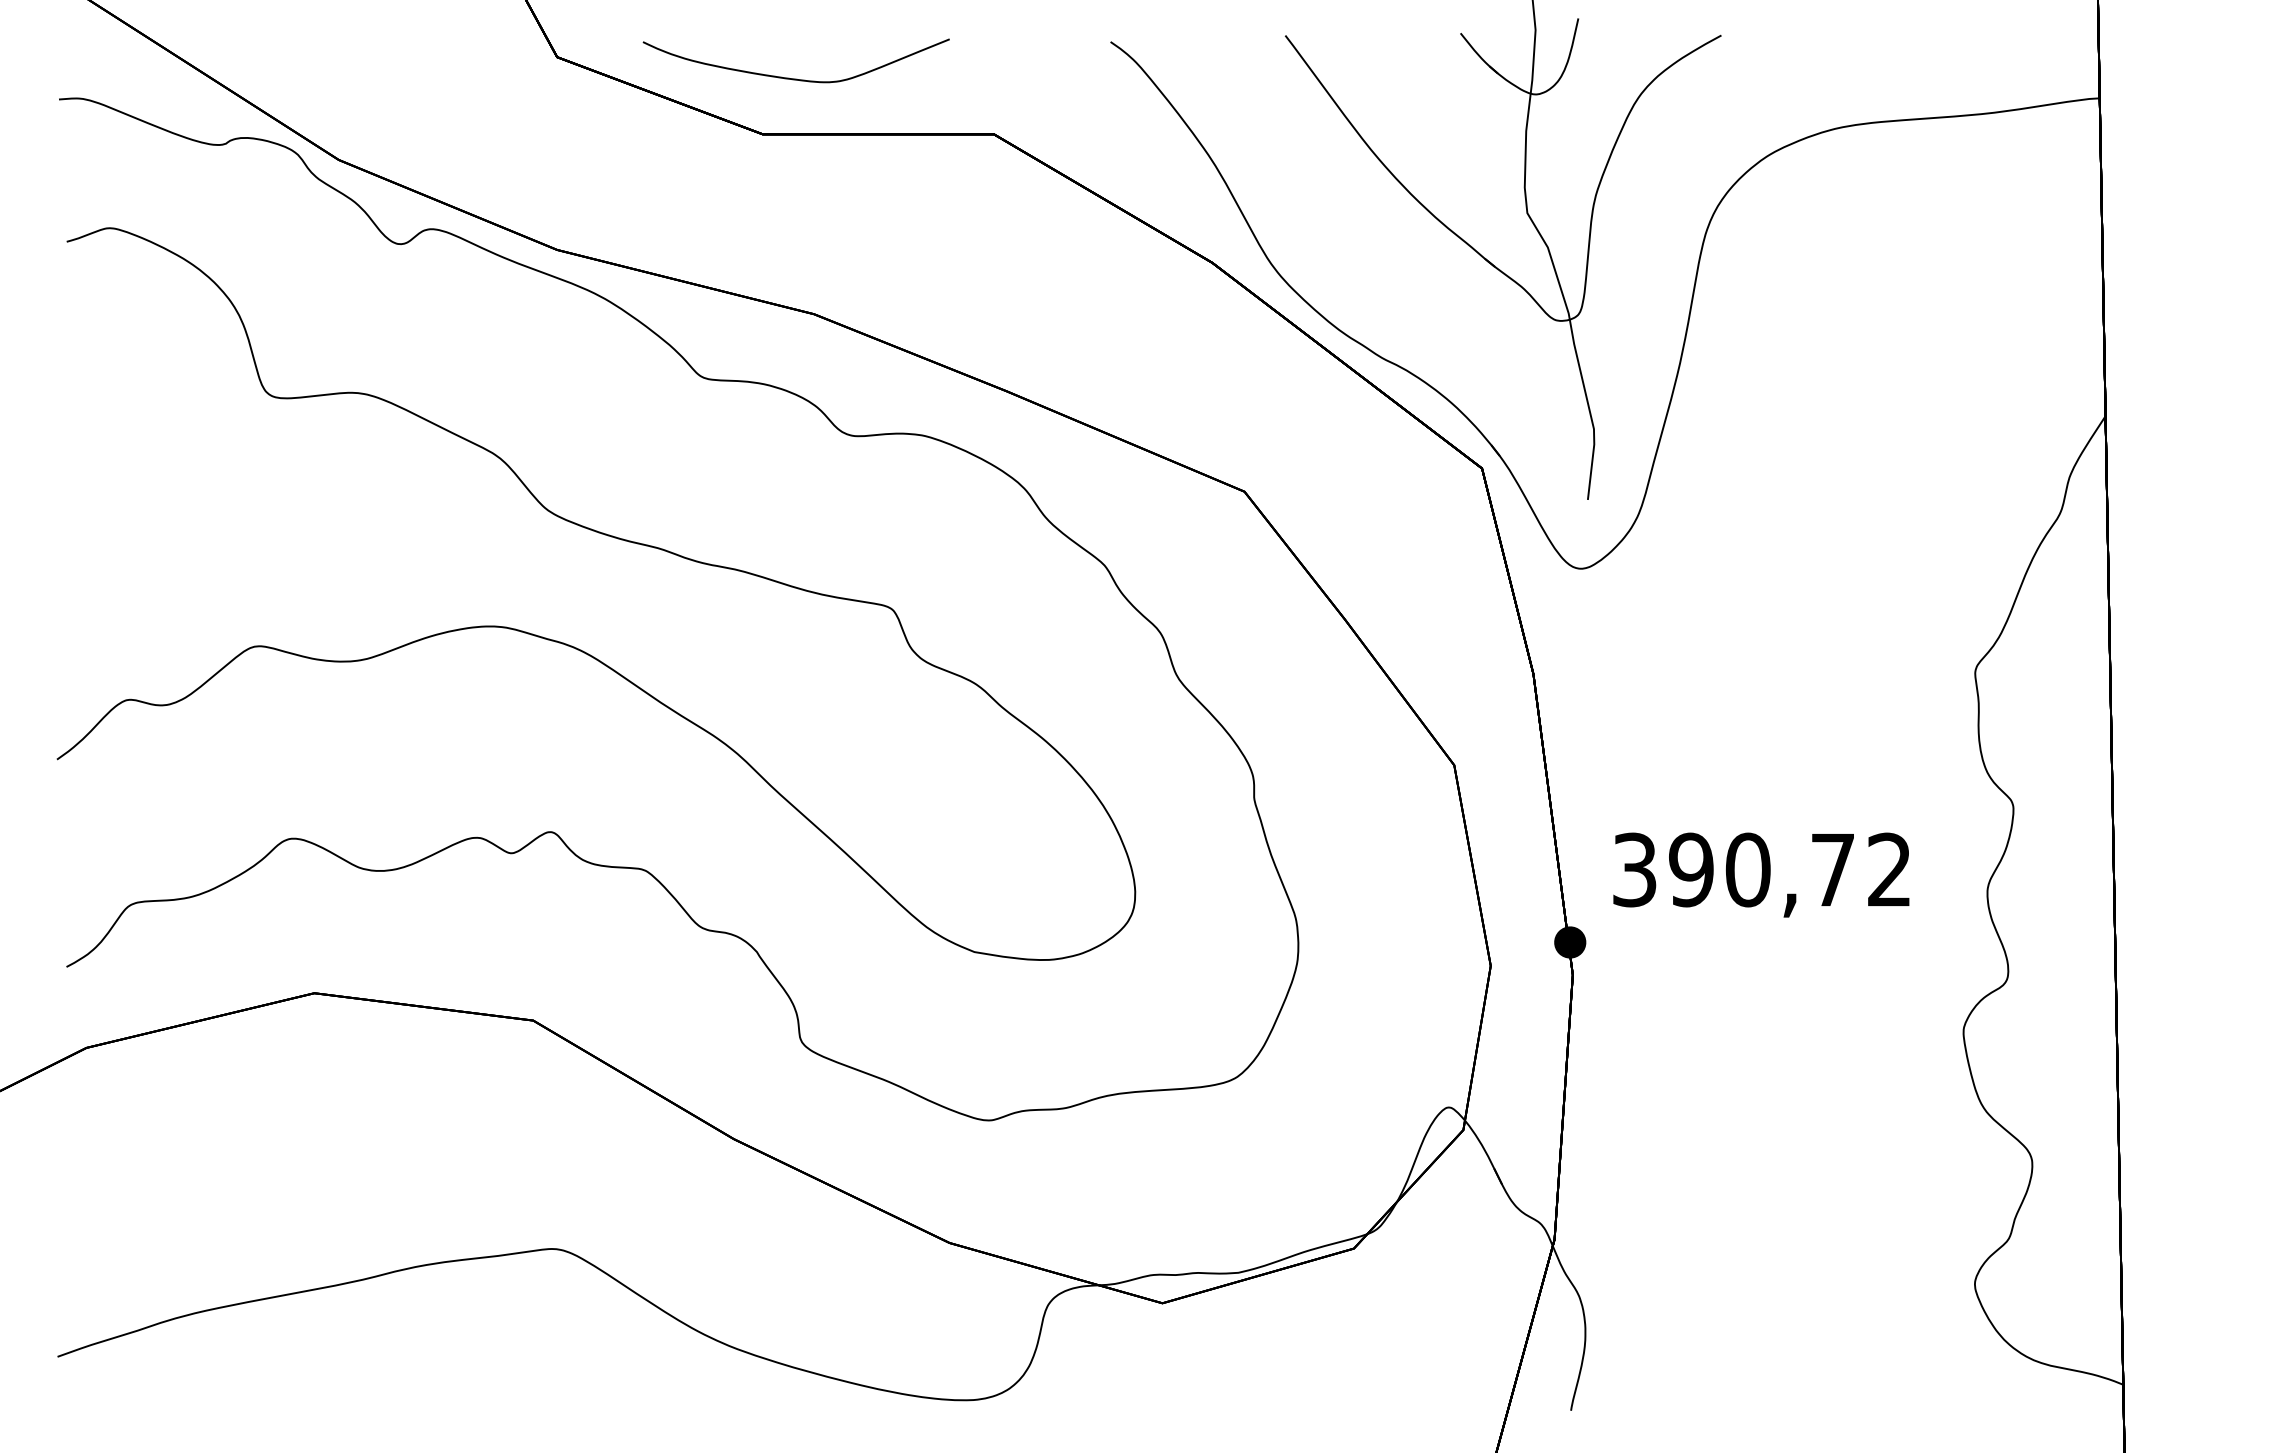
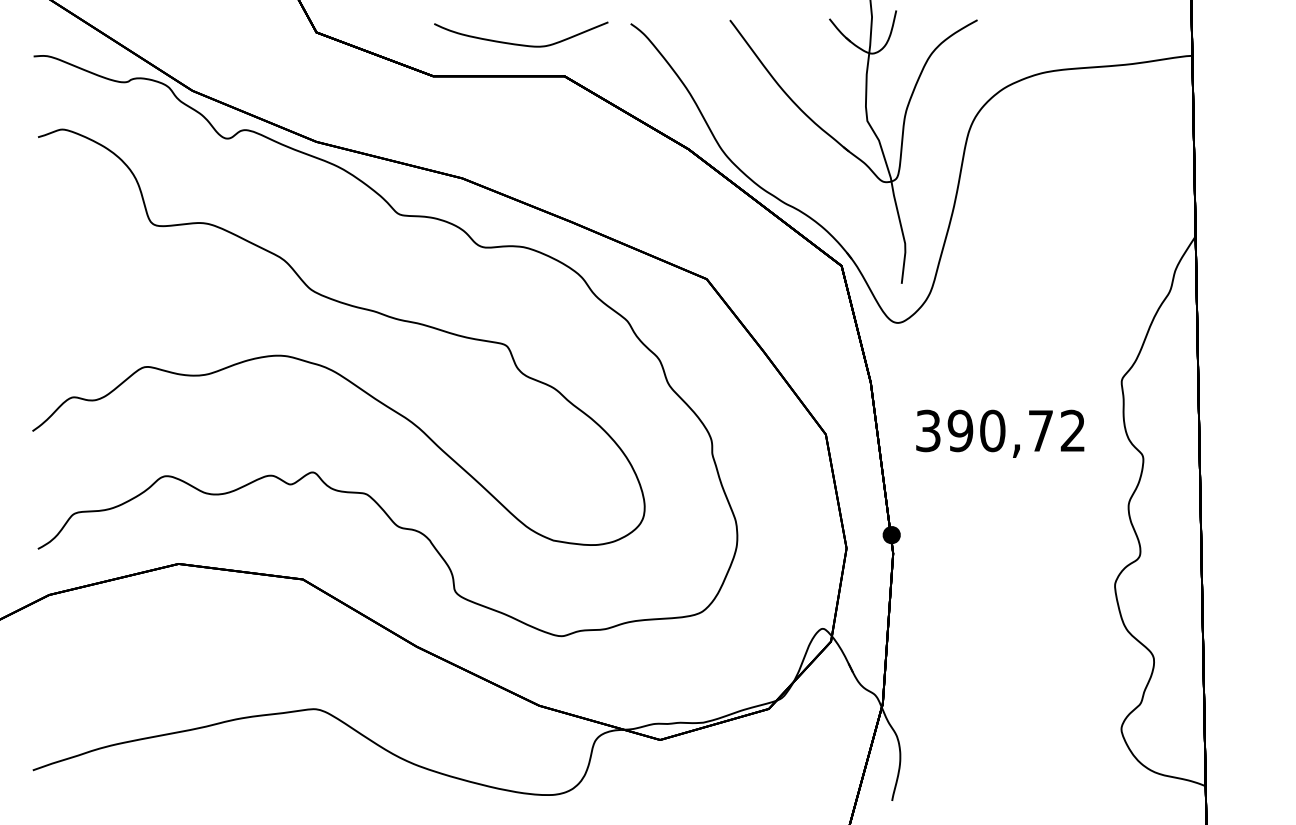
curve: (789, 76) -> (517, 43), moved
text: (1761, 874) -> (1000, 433), moved

